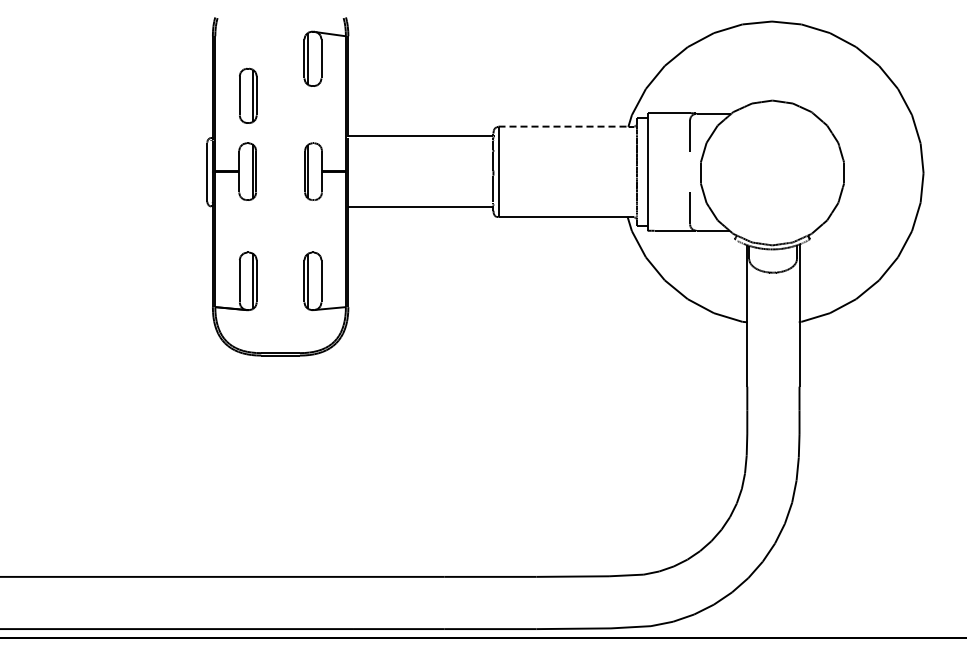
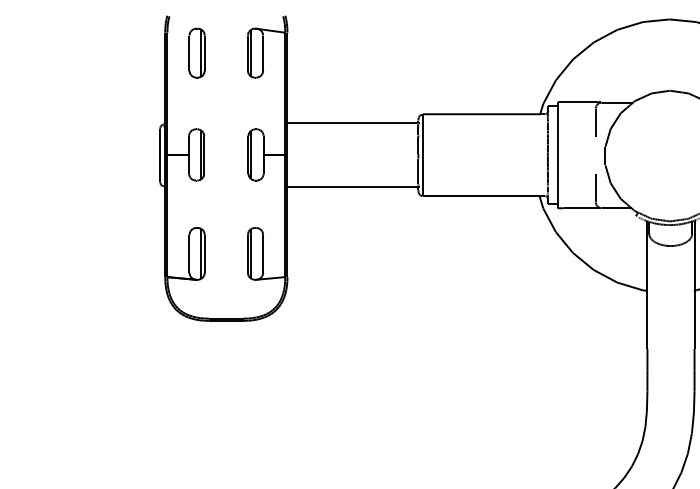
part: (248, 95) -> (197, 52), moved
line: (563, 126) -> (481, 114), dashed -> solid

